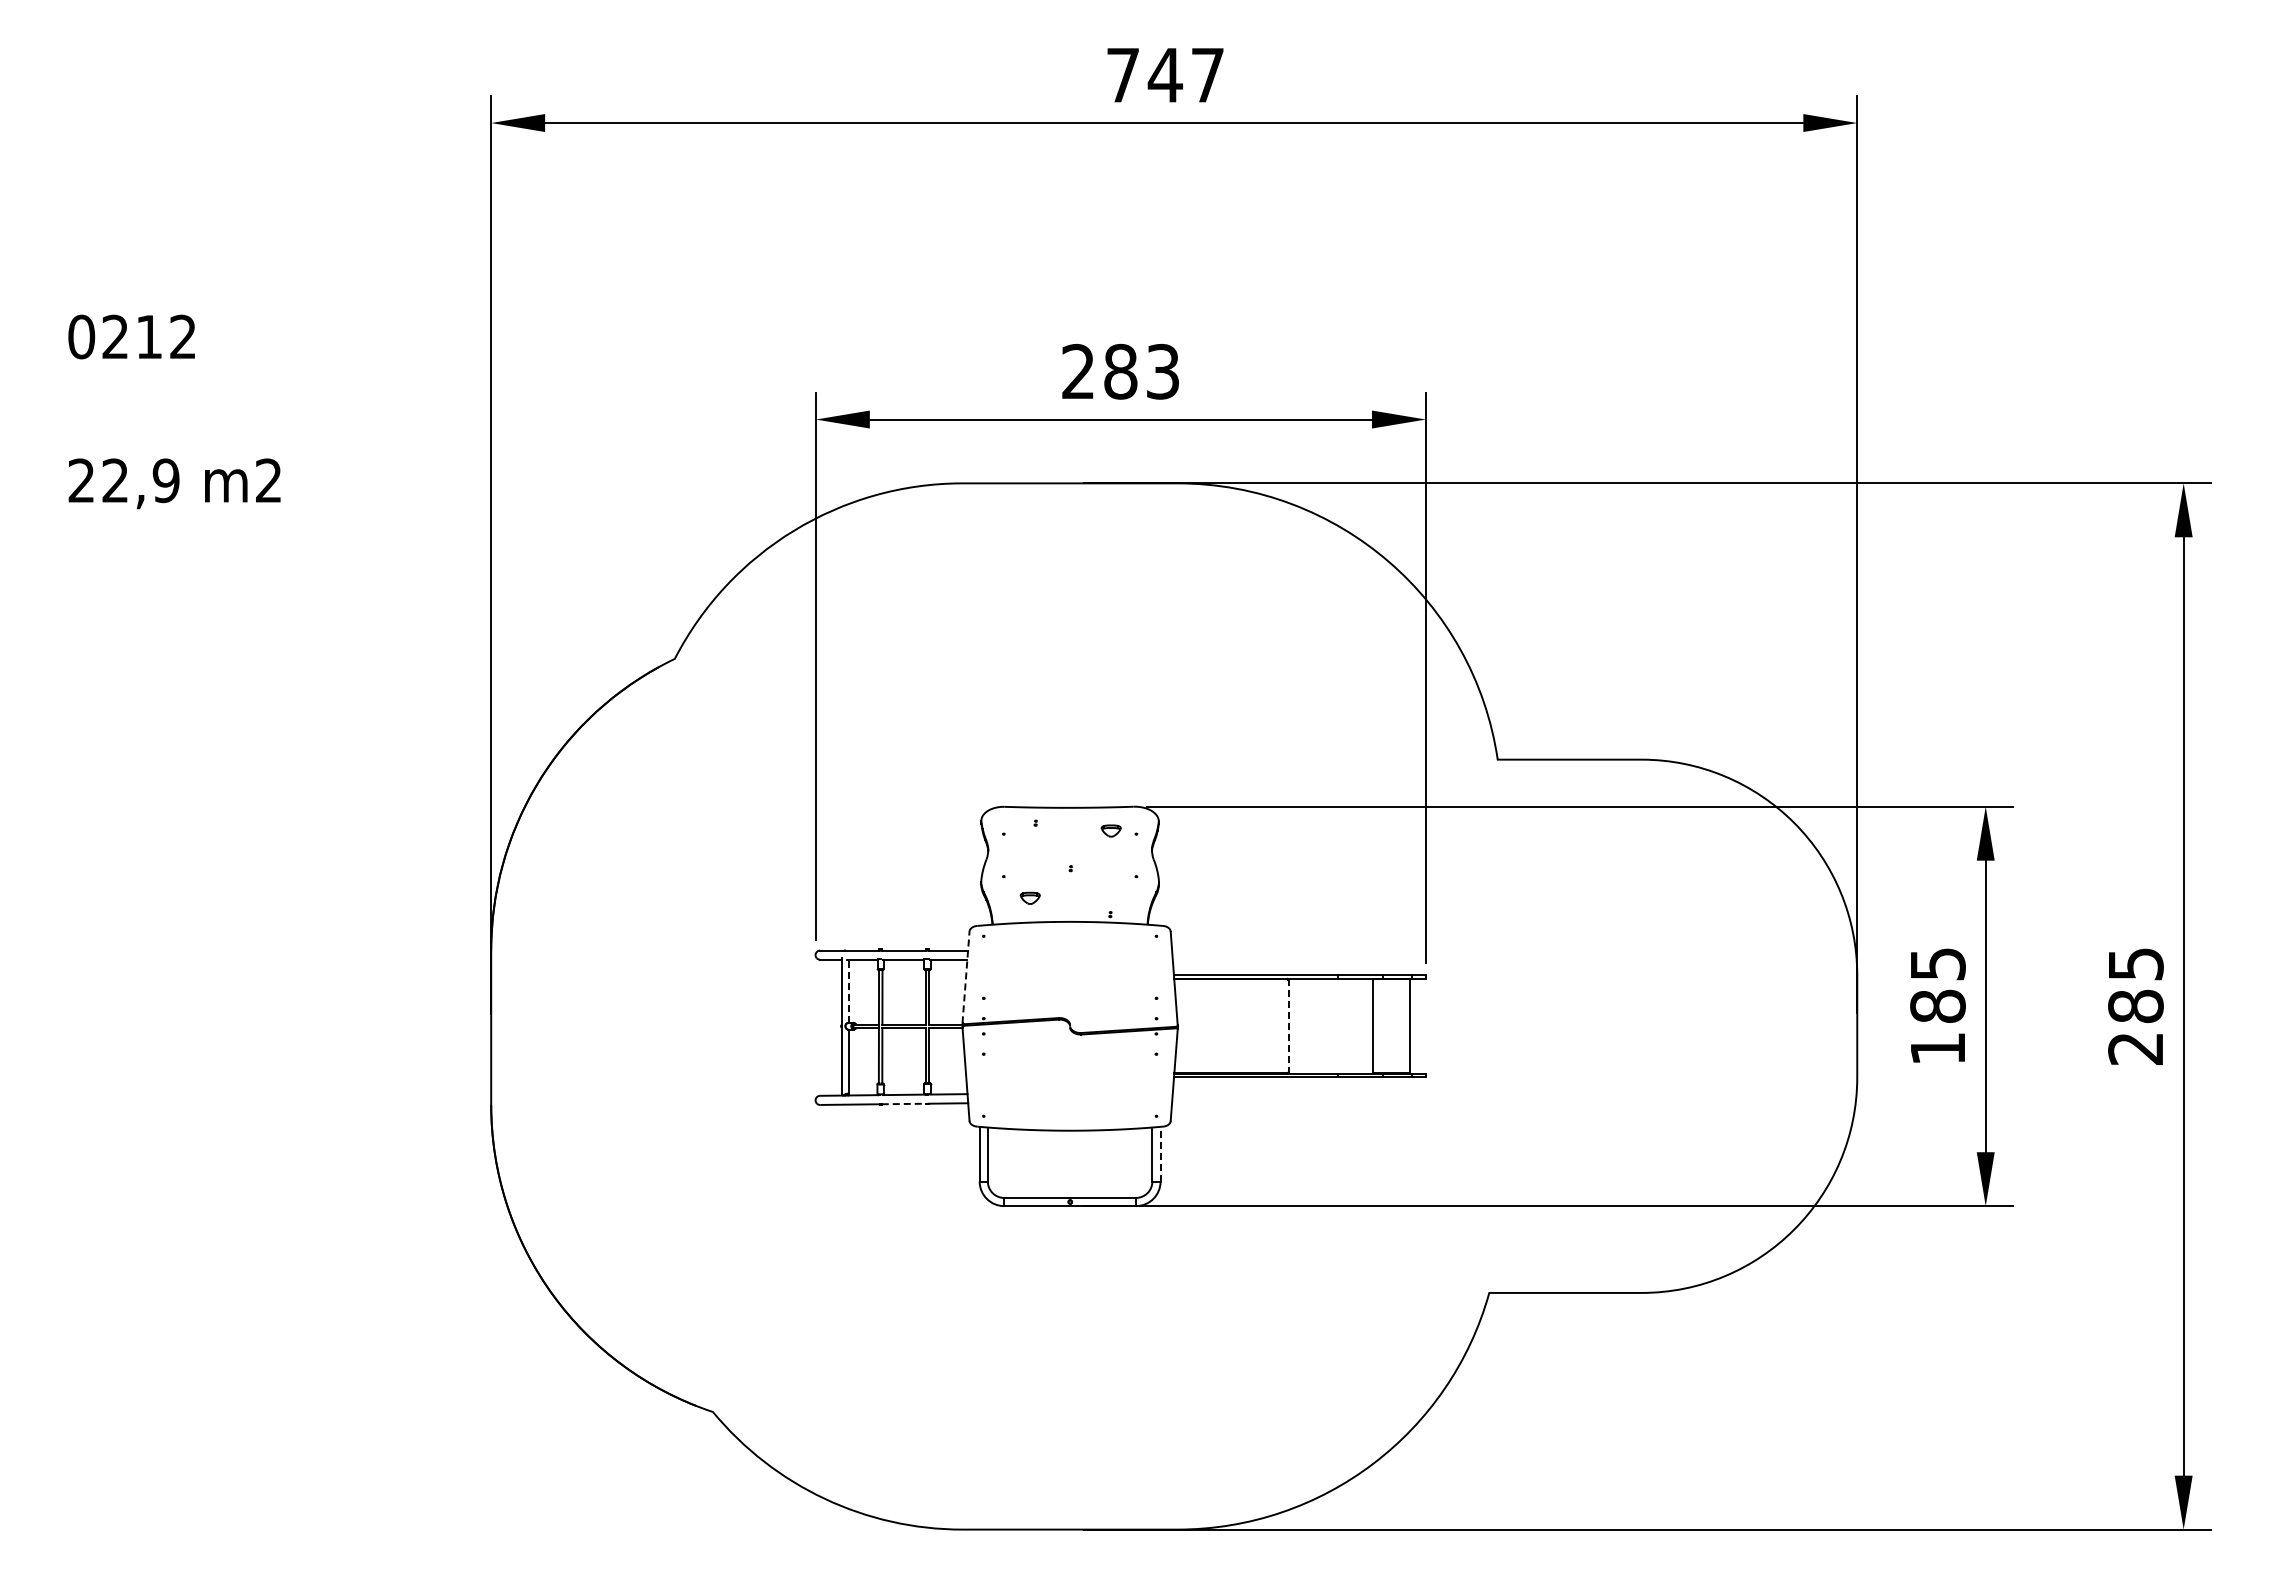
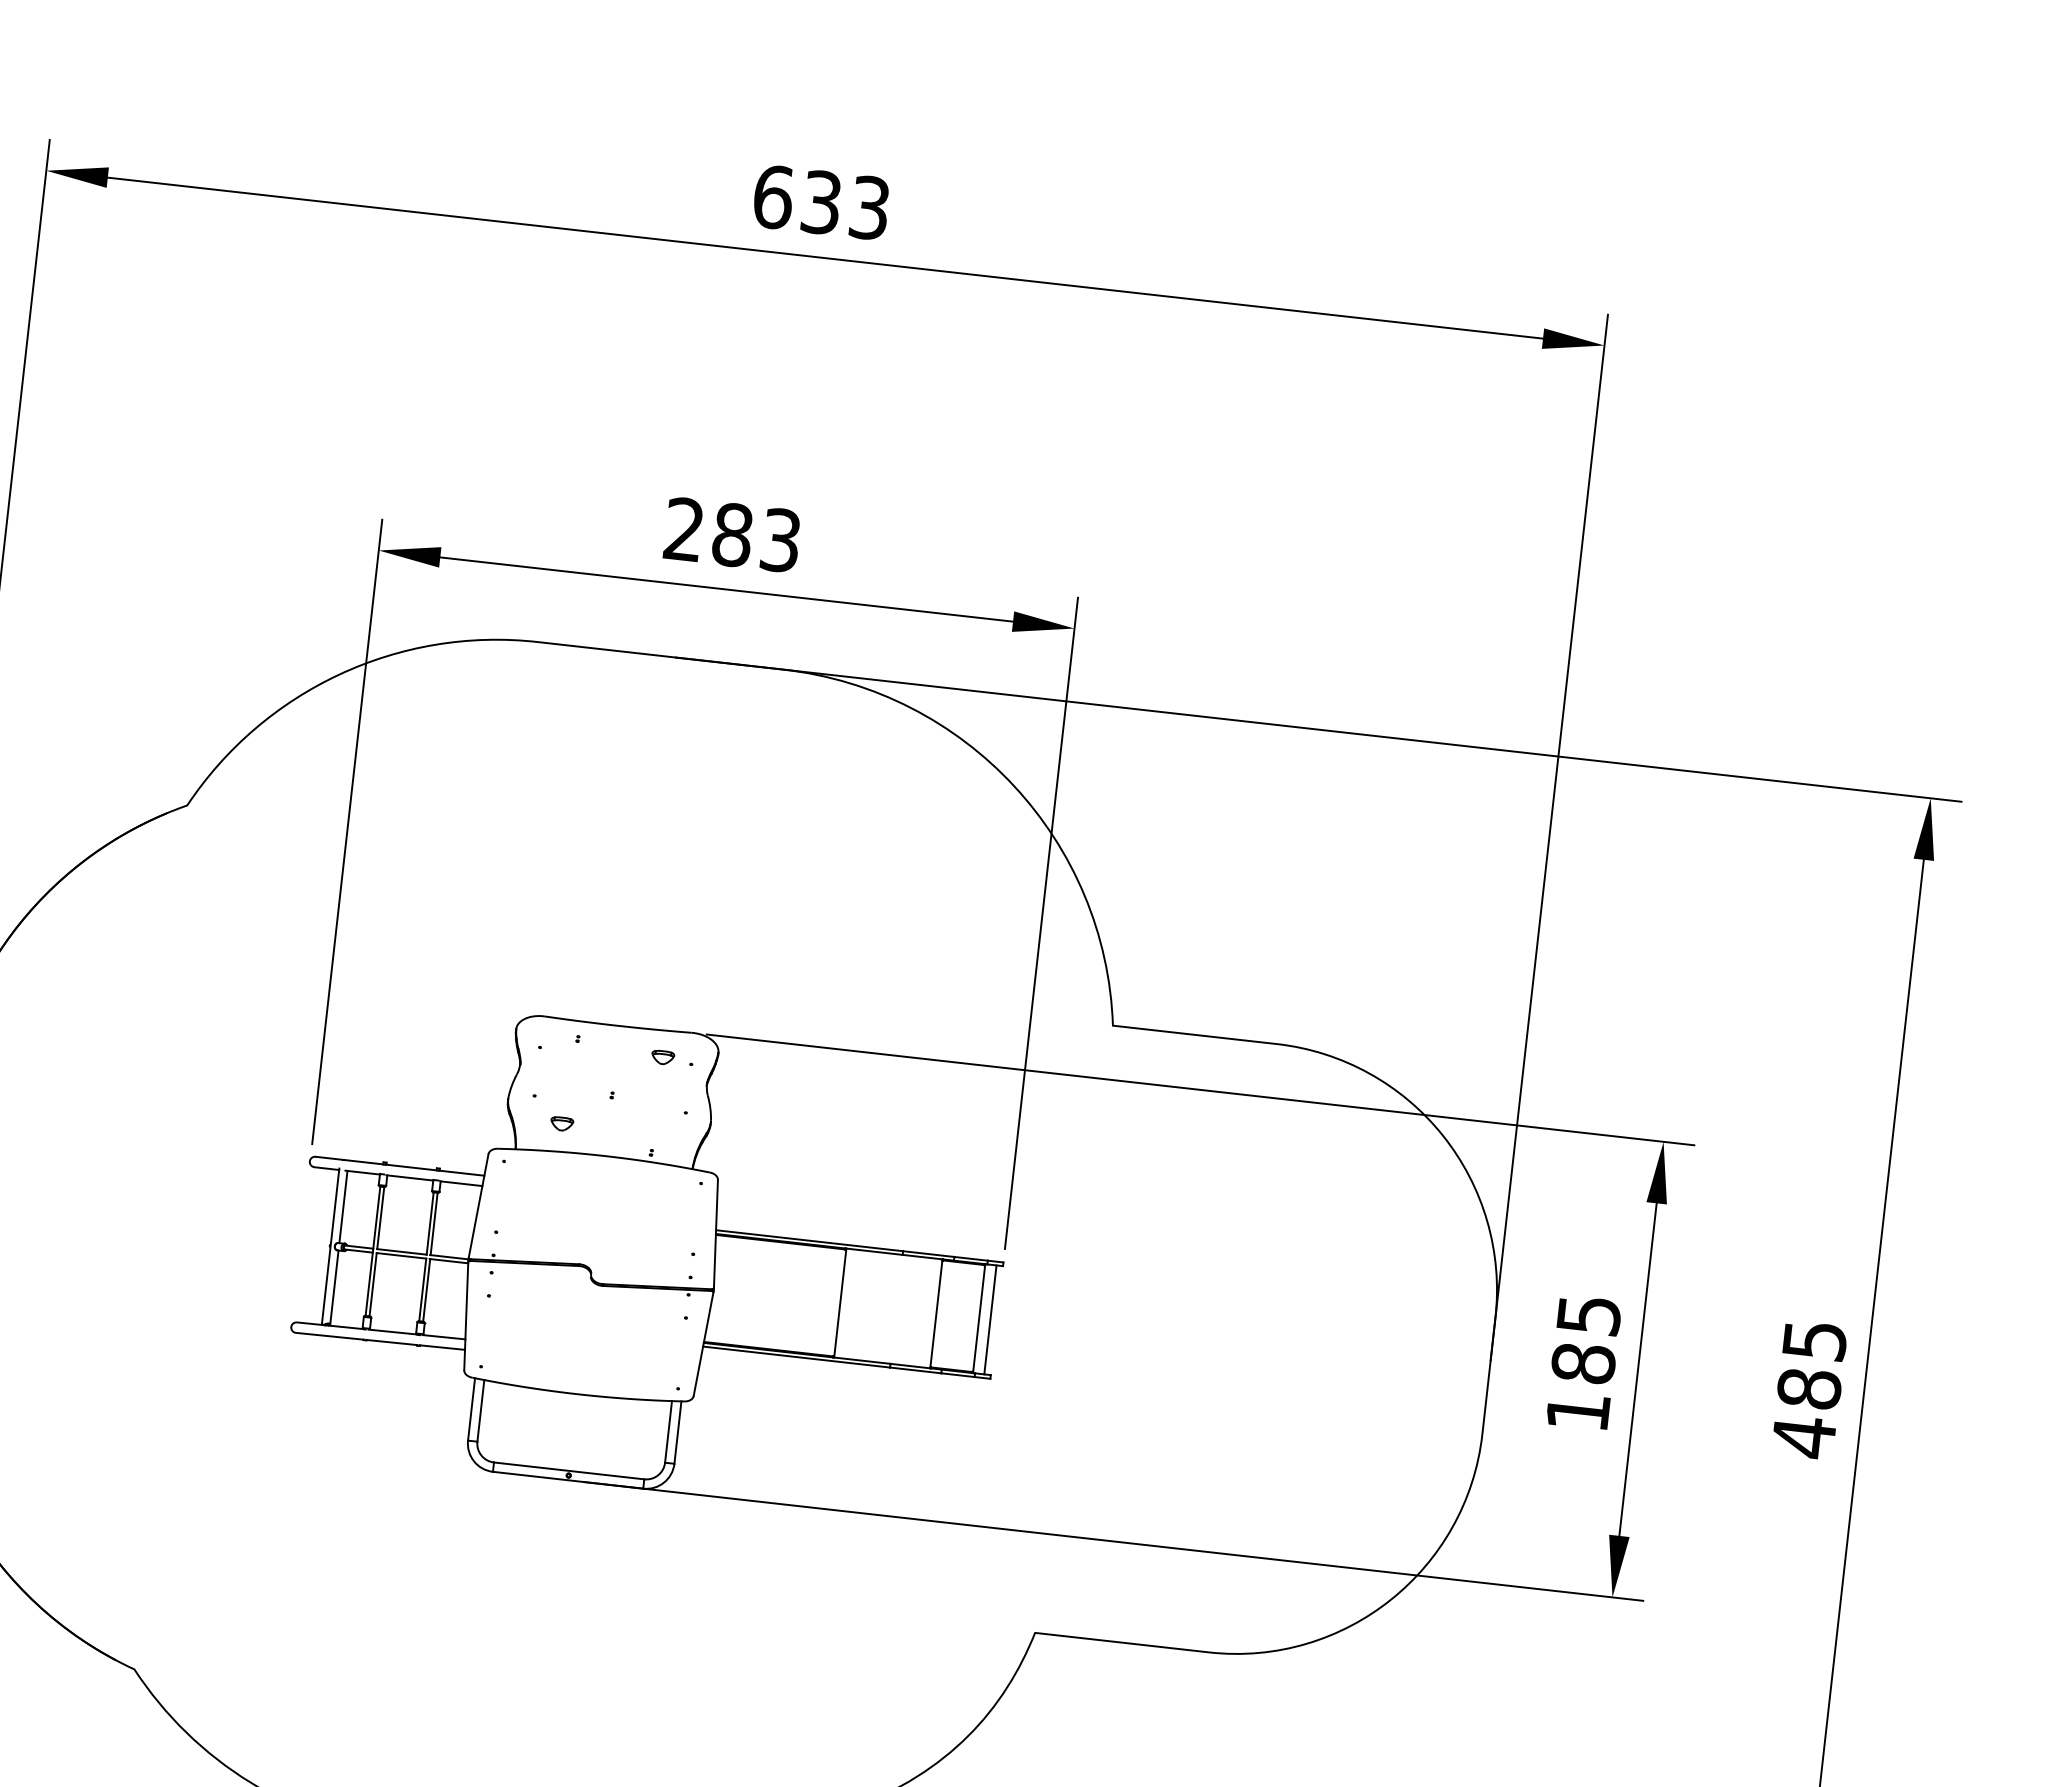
text: (1164, 75) -> (820, 202), 747 -> 633
line: (966, 977) -> (479, 1206), dashed -> solid
line: (849, 991) -> (343, 1207), dashed -> solid
line: (1288, 1026) -> (840, 1303), dashed -> solid
line: (1420, 1026) -> (990, 1320), added
text: (2135, 1048) -> (1803, 1436), 285 -> 485
line: (904, 1104) -> (392, 1343), dashed -> solid
line: (1160, 1153) -> (677, 1431), dashed -> solid

